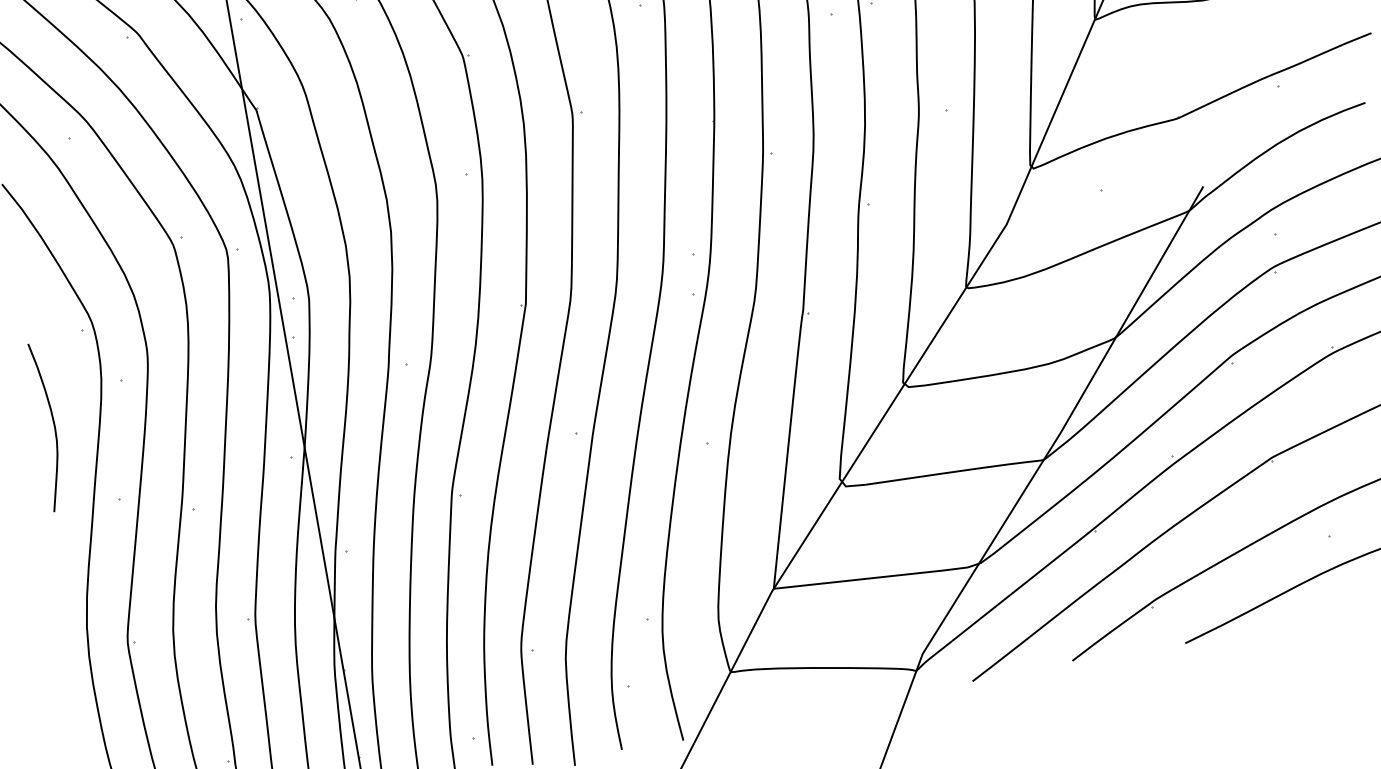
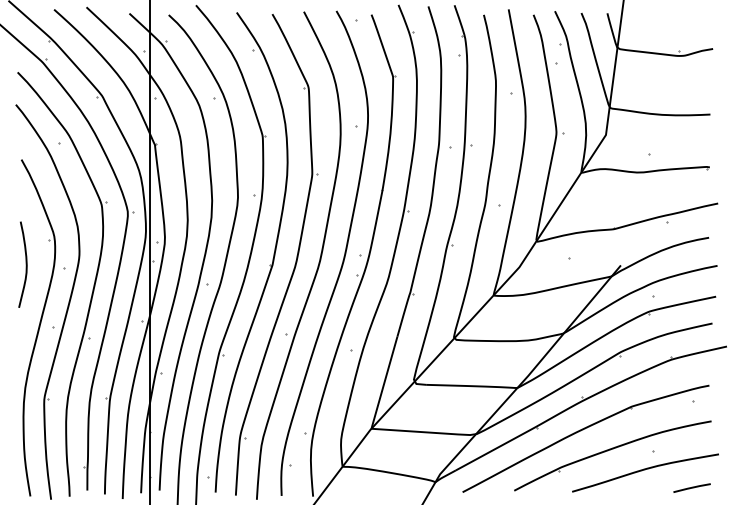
curve: (52, 425) -> (25, 264), moved

